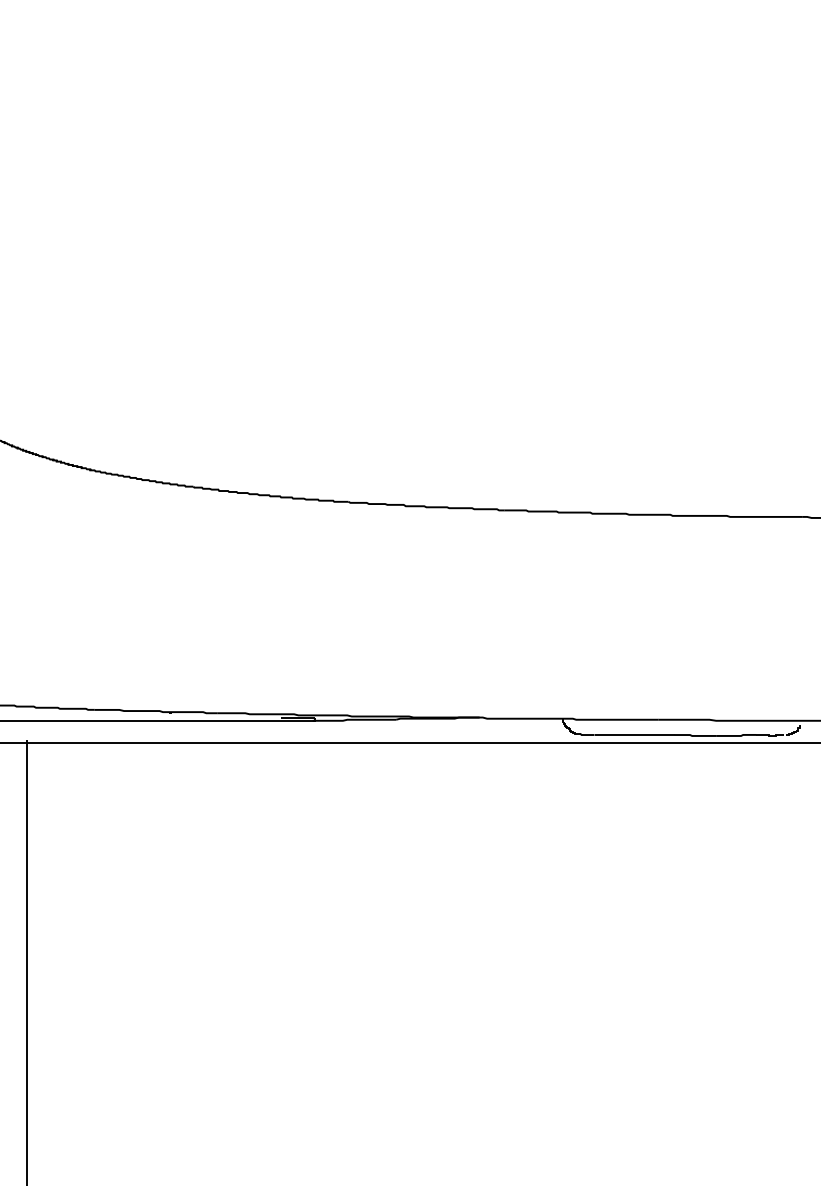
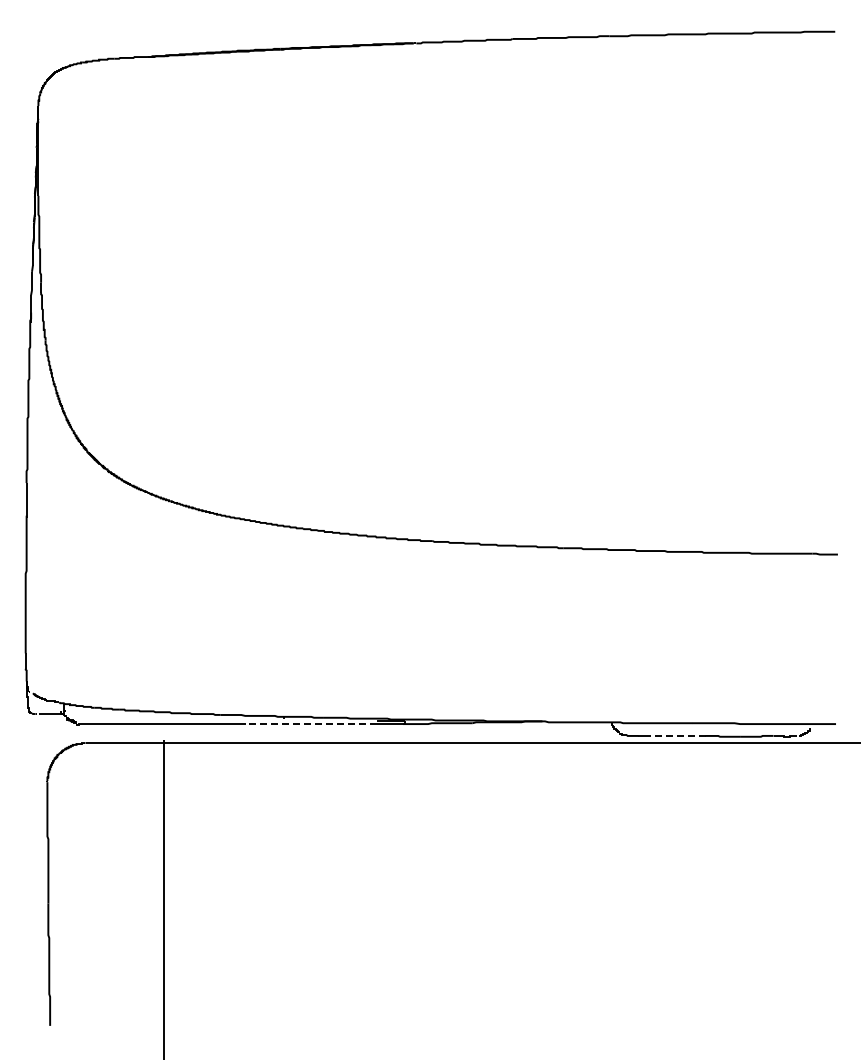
line: (202, 721) -> (310, 724), solid -> dashed
line: (641, 734) -> (677, 735), solid -> dashed

